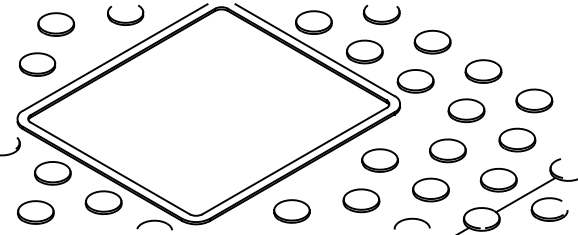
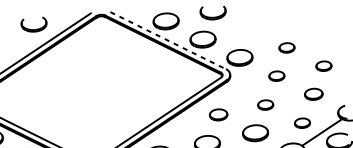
part: (432, 41) -> (249, 29), removed
line: (315, 50) -> (168, 40), solid -> dashed
part: (483, 71) -> (286, 47), size x0.6
part: (534, 100) -> (323, 65), size x0.6
part: (466, 110) -> (276, 75), size x0.6
part: (517, 139) -> (313, 93), size x0.7
part: (447, 150) -> (265, 104), size x0.6
part: (379, 160) -> (218, 114), size x0.7
part: (498, 179) -> (302, 122), size x0.6

